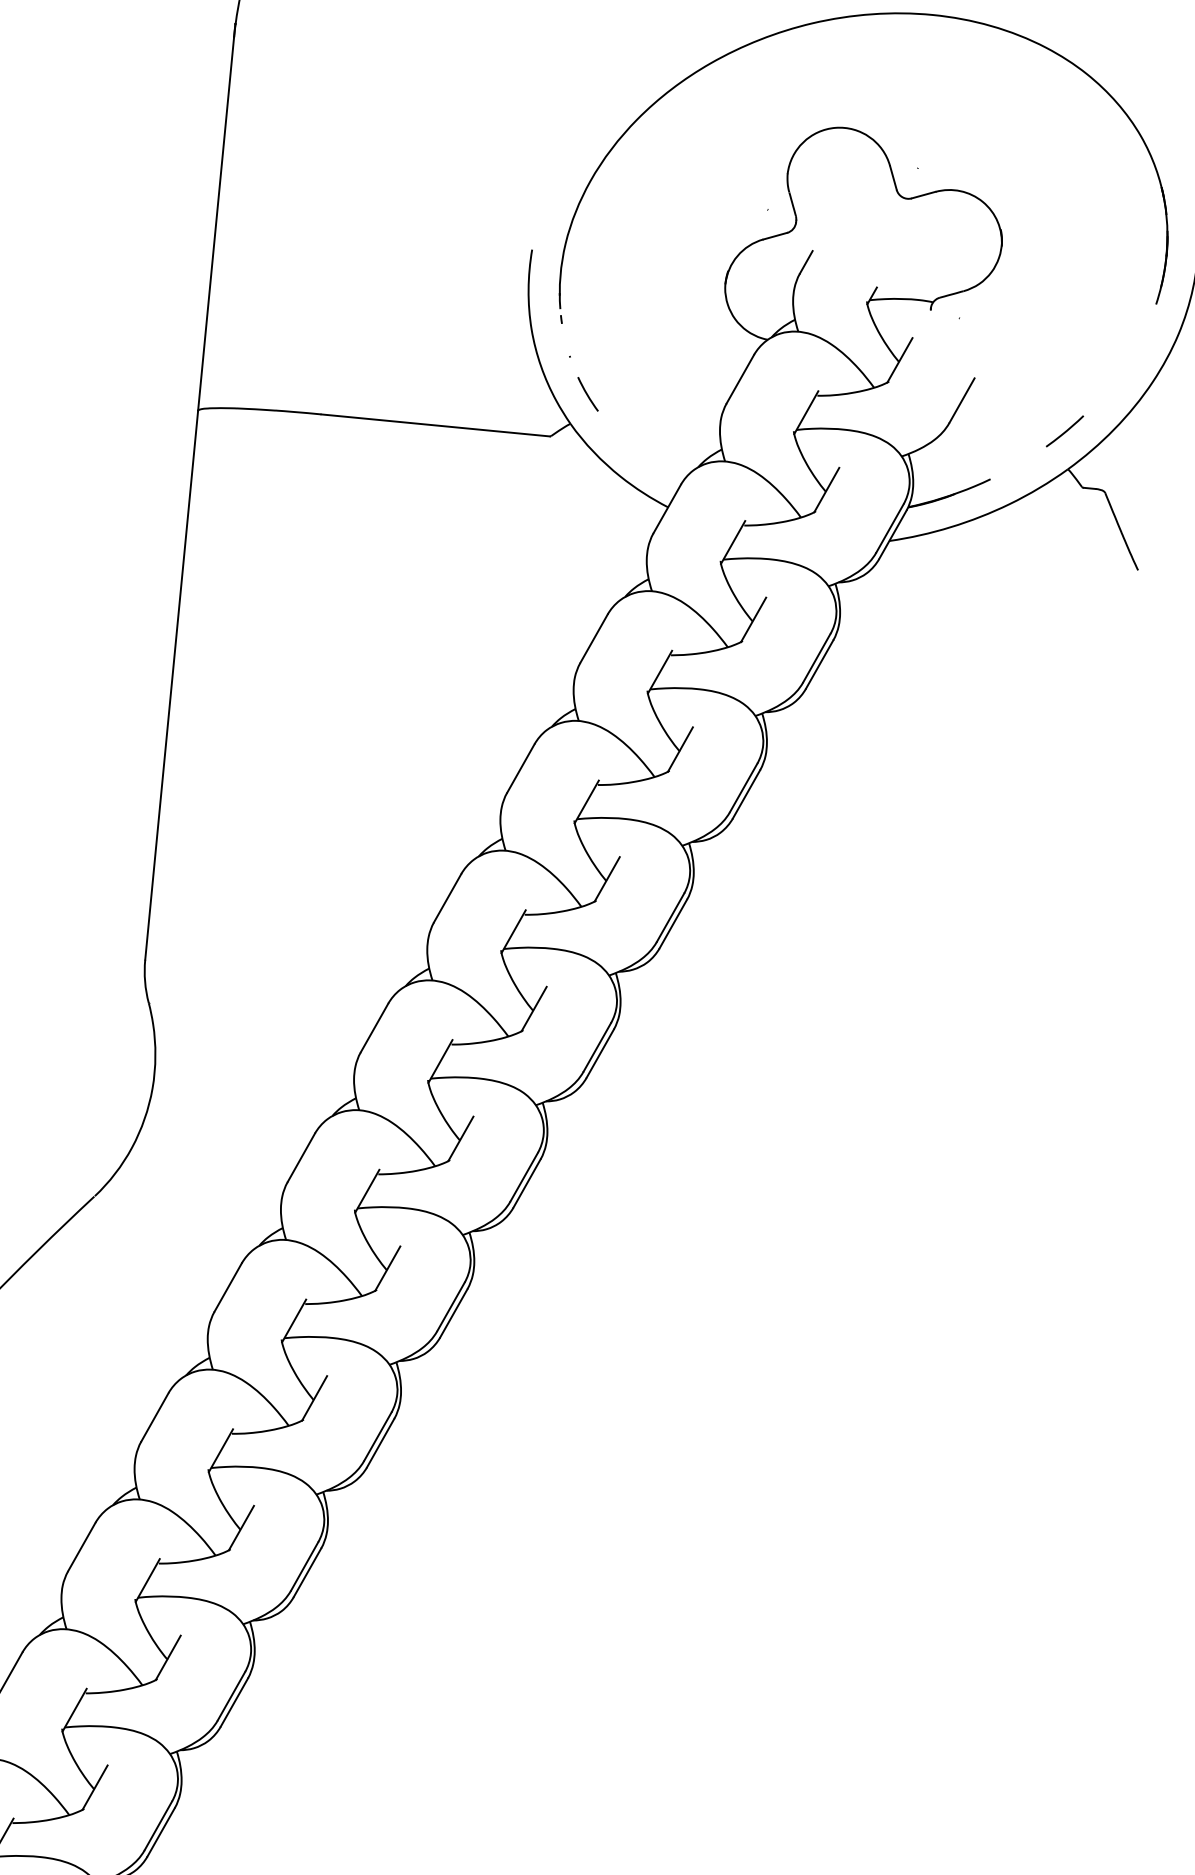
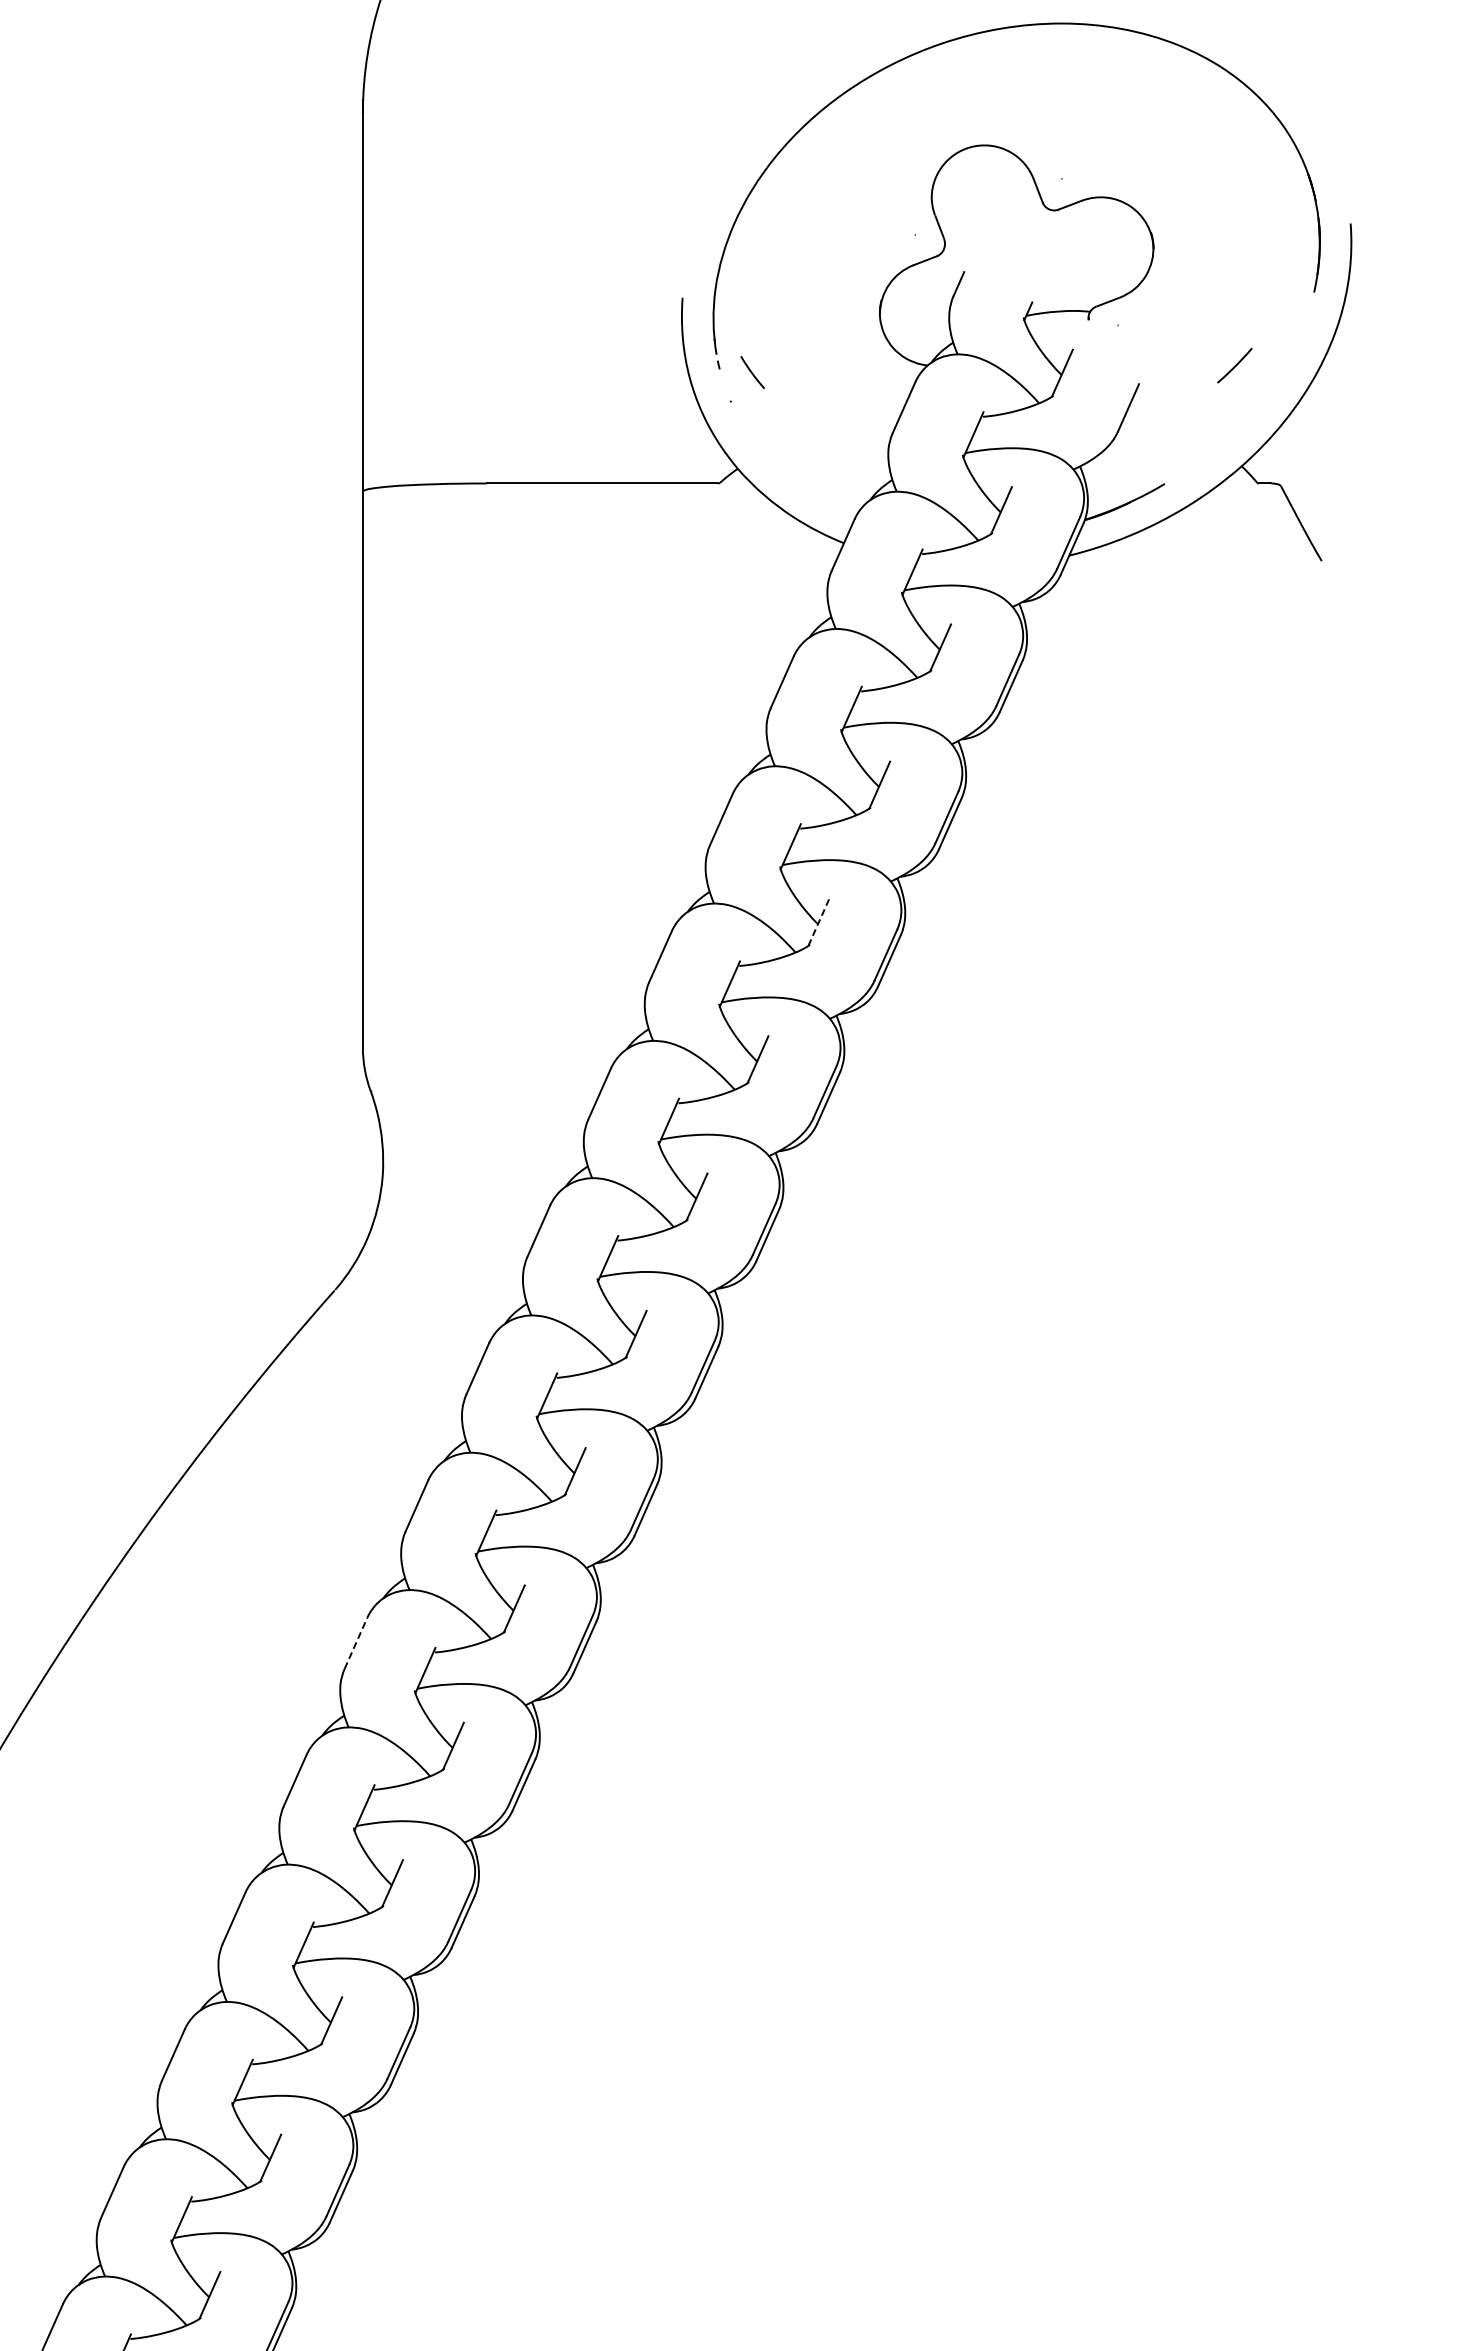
curve: (587, 394) -> (752, 372), moved
line: (1064, 431) -> (1234, 365), moved
line: (606, 879) -> (818, 922), solid -> dashed
line: (82, 1547) -> (356, 1643), solid -> dashed

